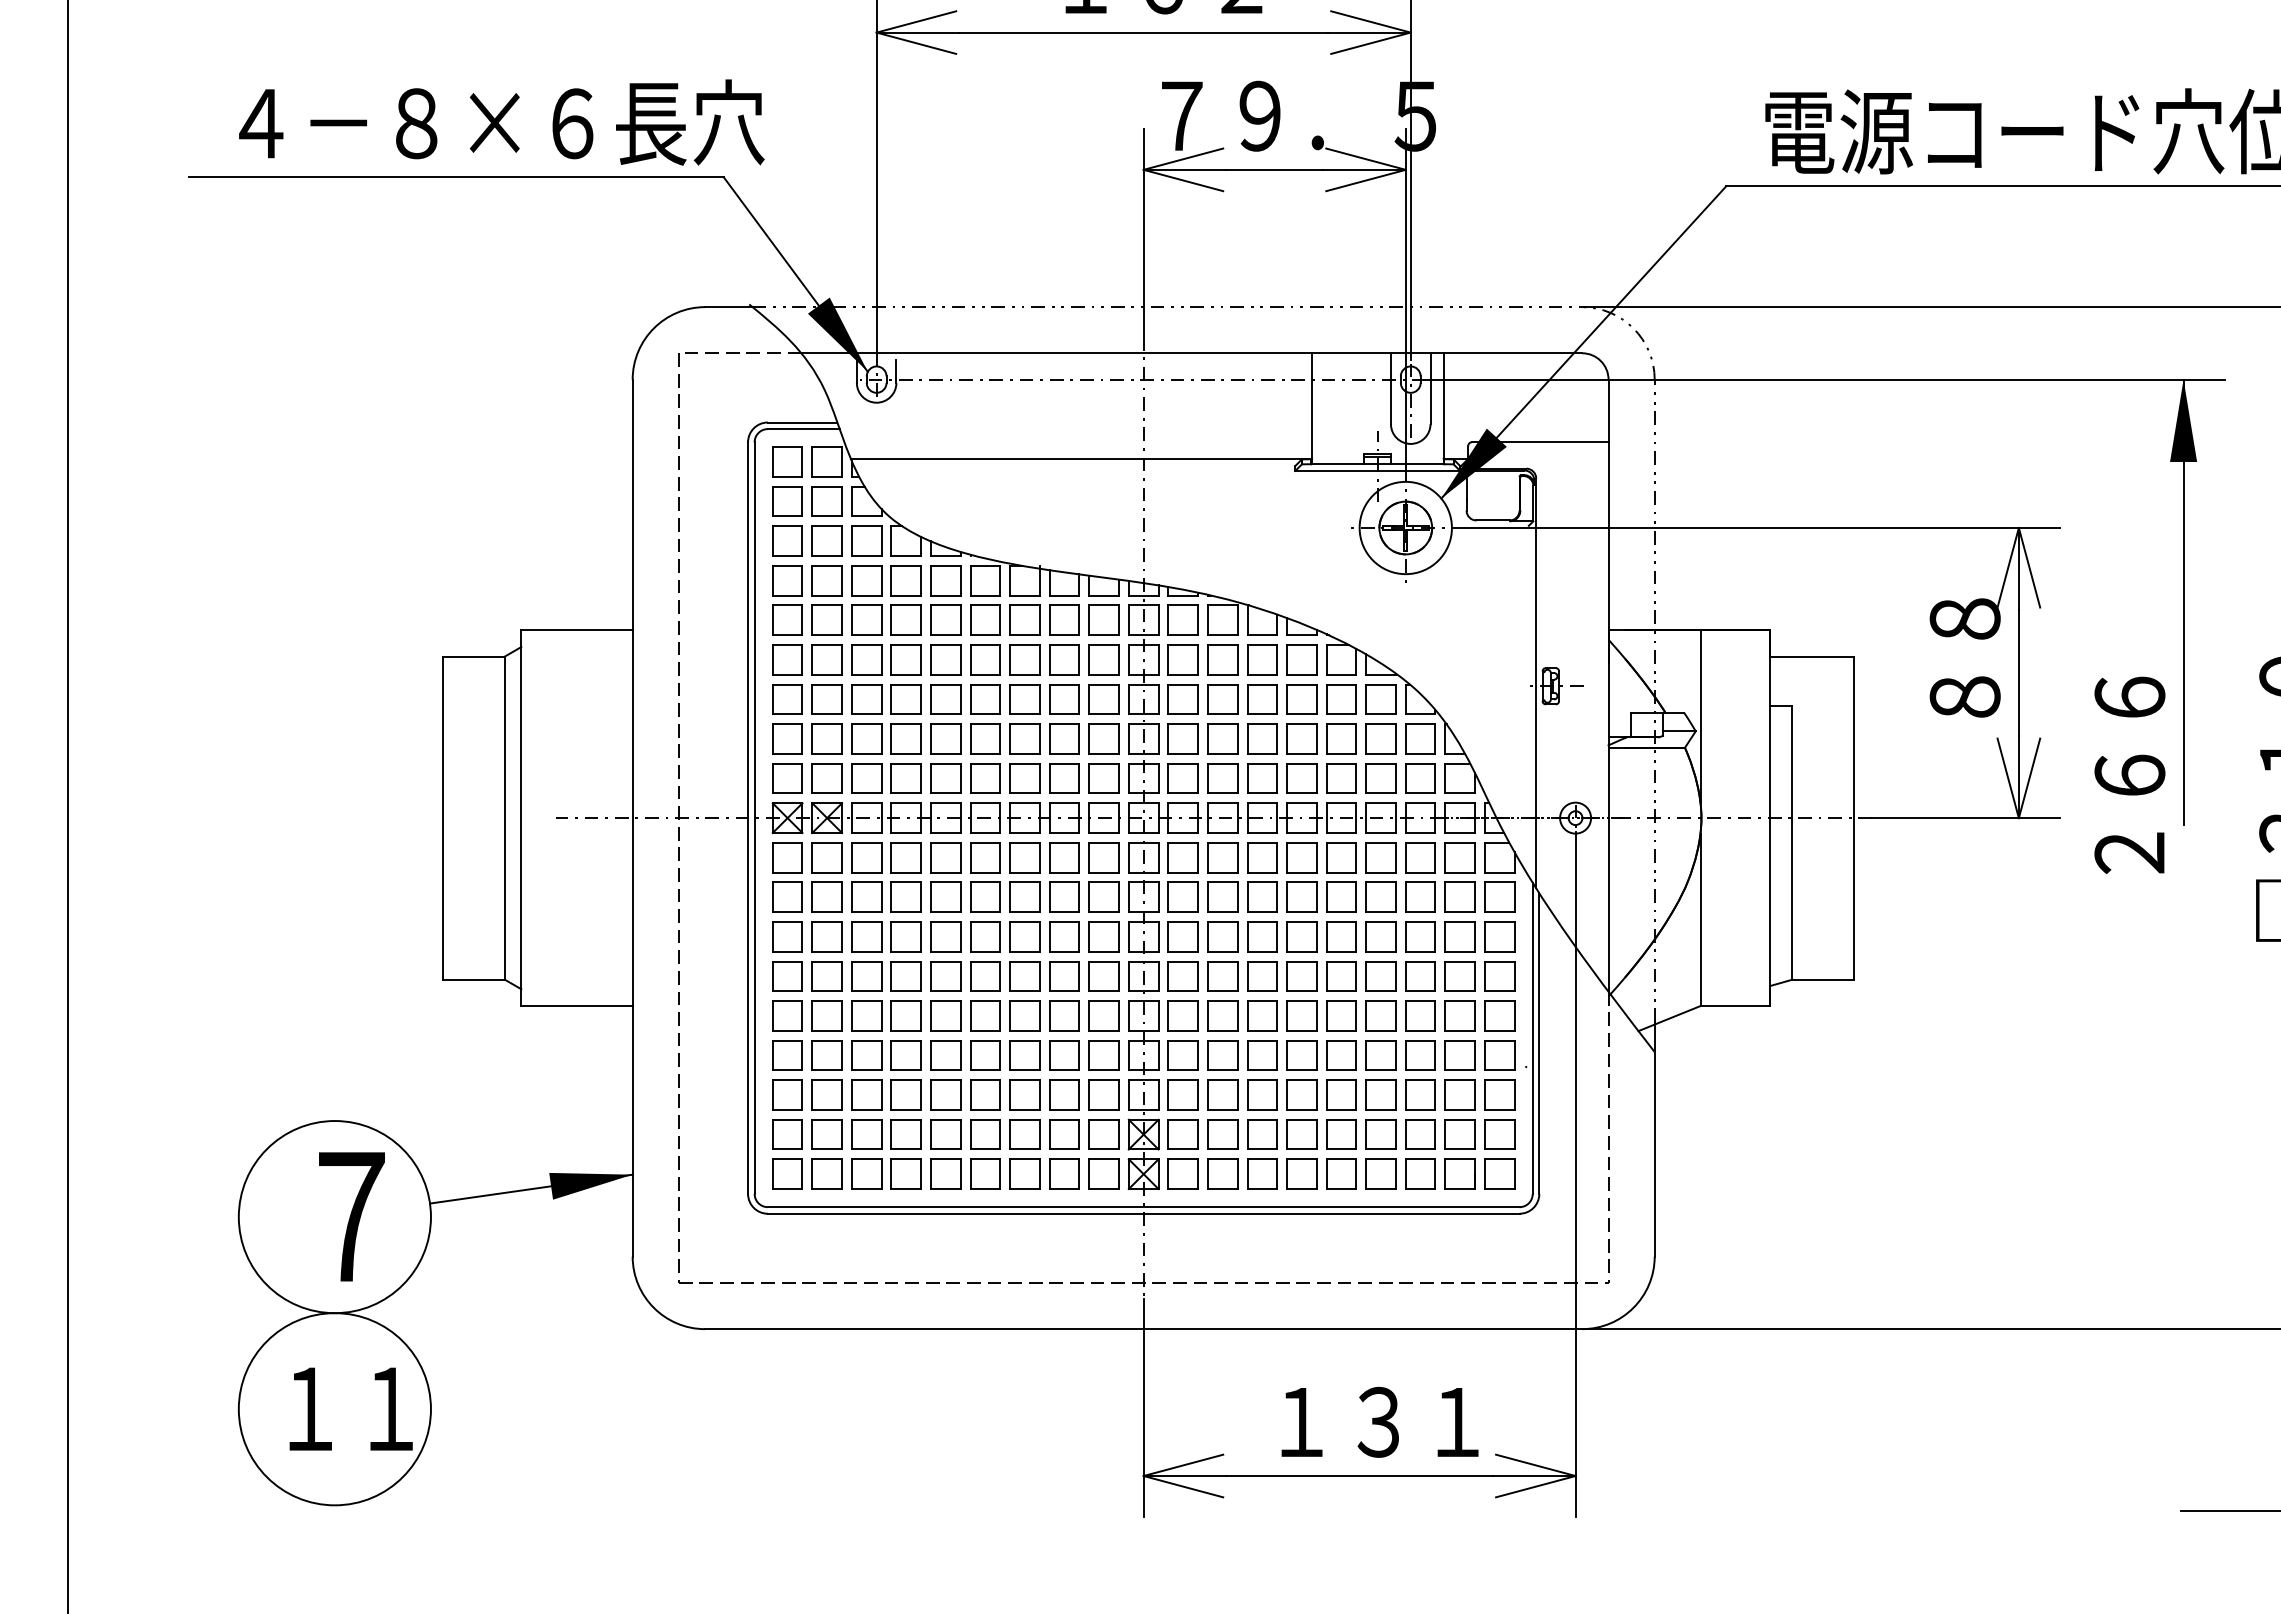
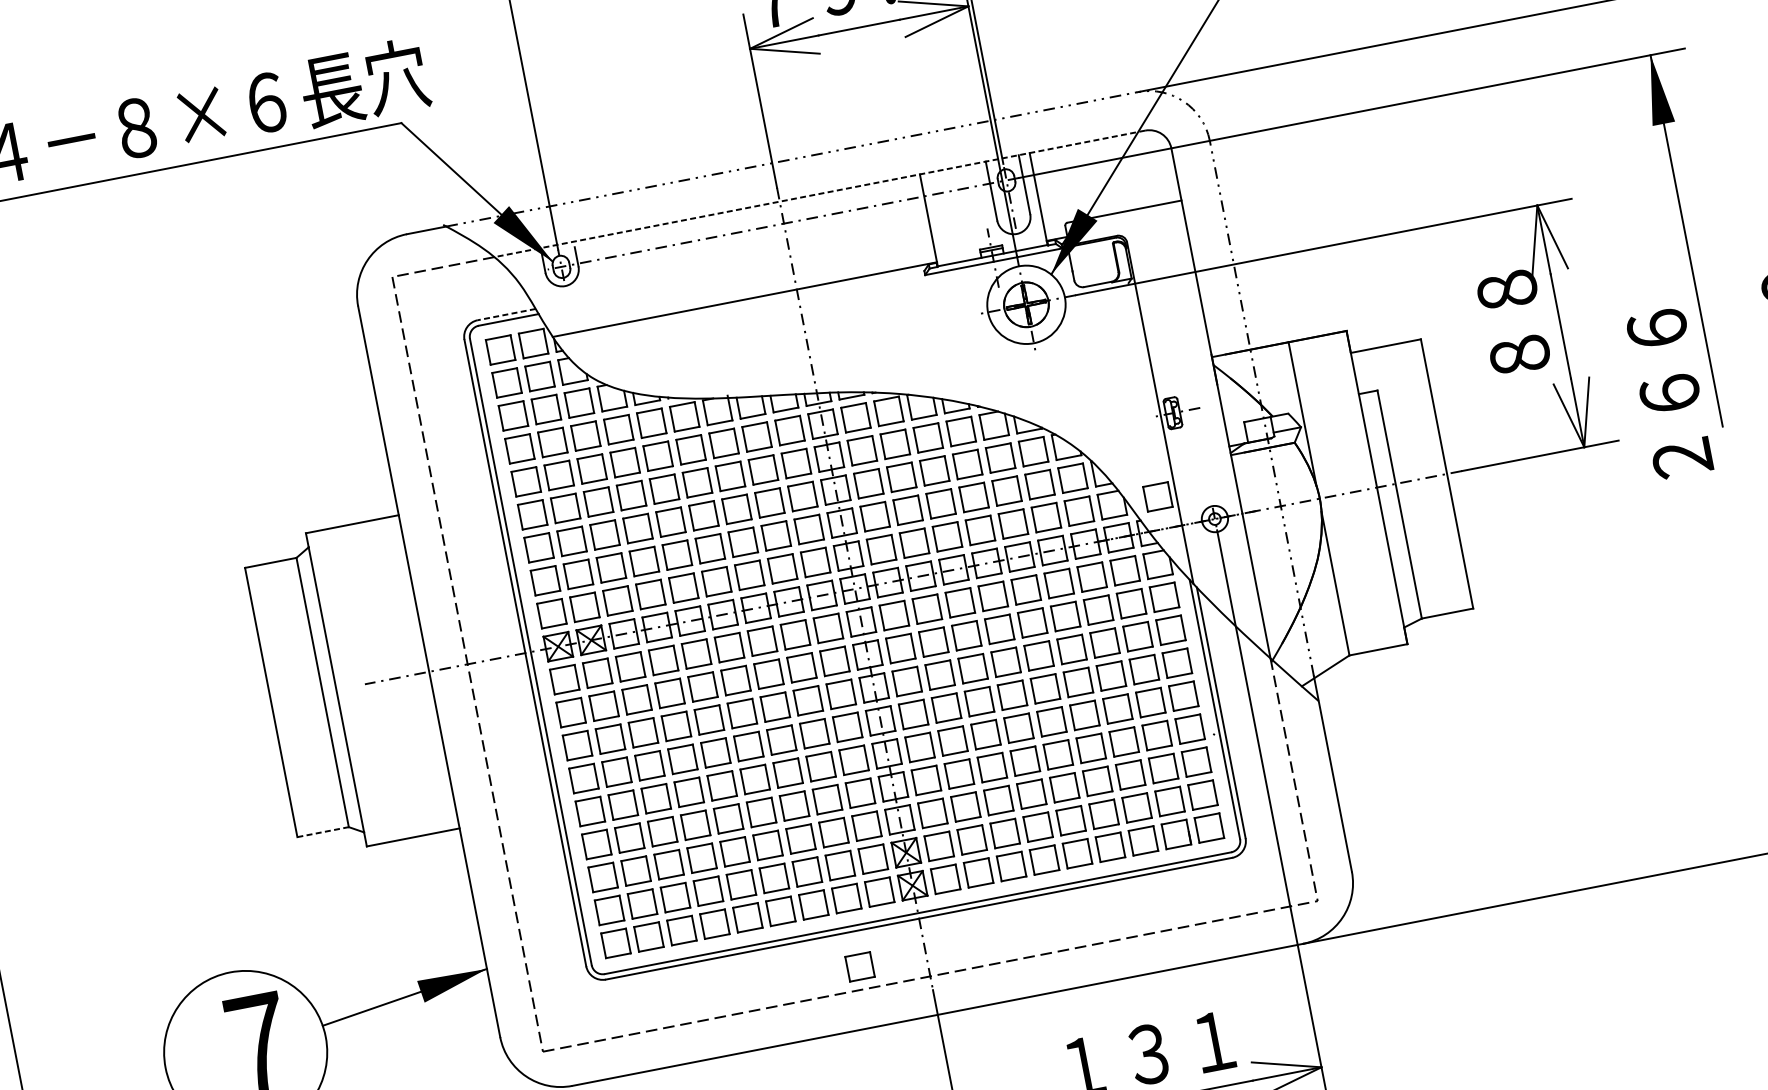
line: (1191, 353) -> (819, 194), solid -> dashed
line: (802, 422) -> (506, 314), solid -> dashed
part: (1514, 779) -> (1157, 496), added
line: (473, 979) -> (322, 832), solid -> dashed
part: (1064, 1255) -> (859, 966), added

